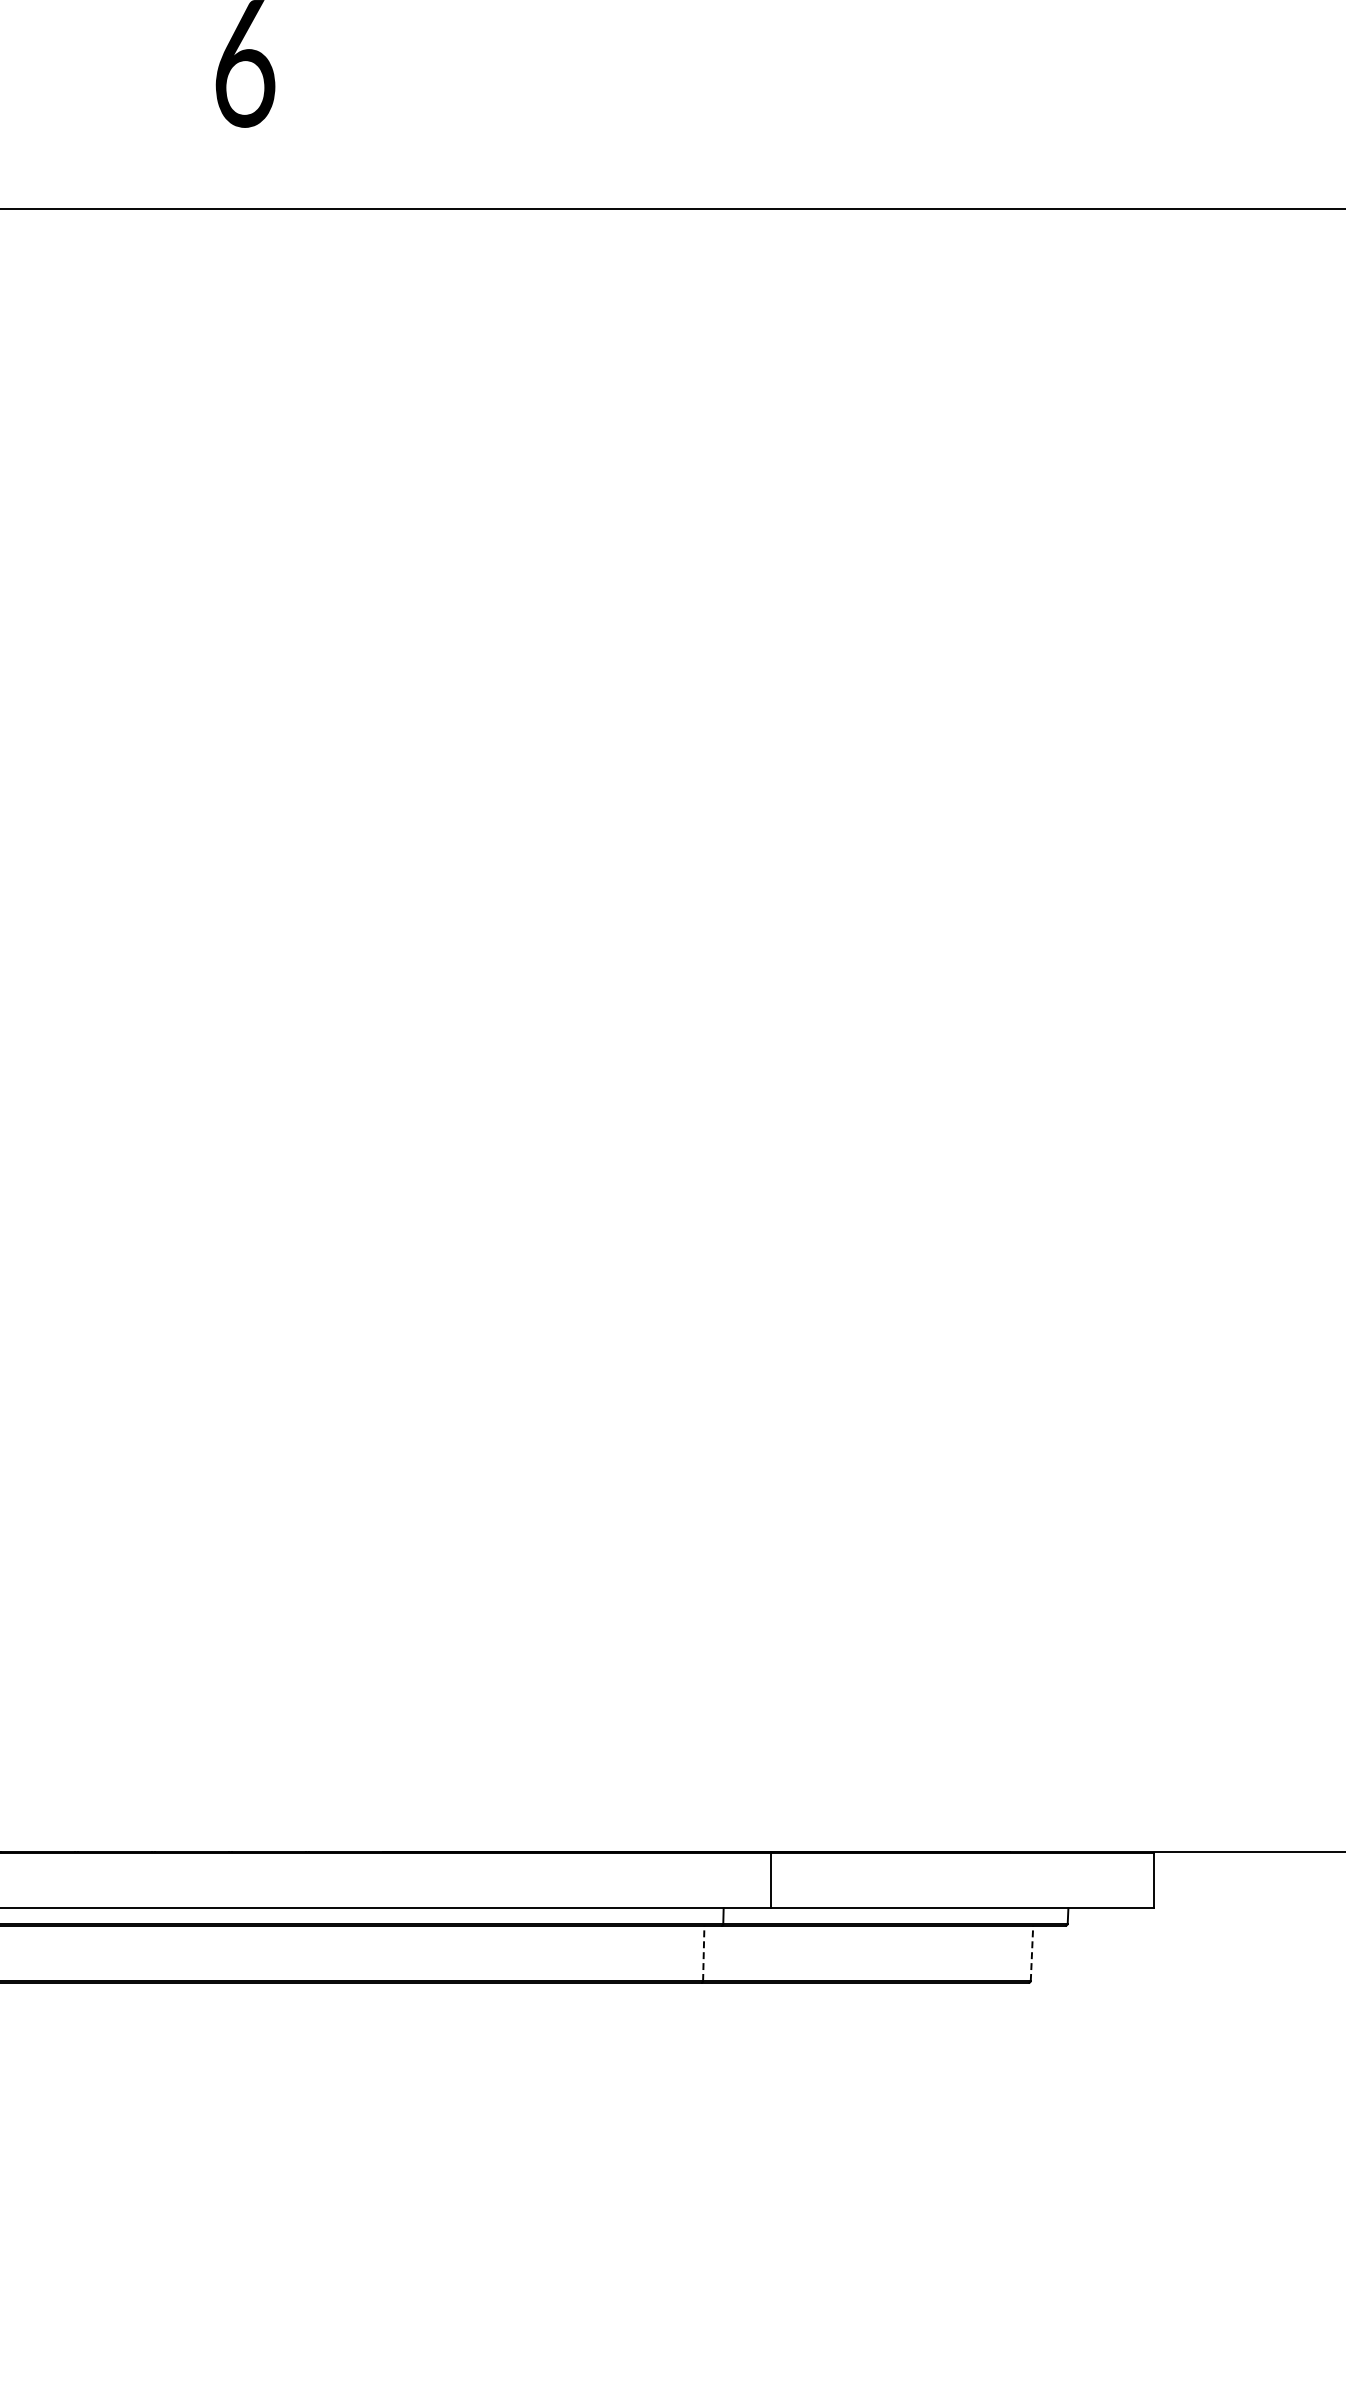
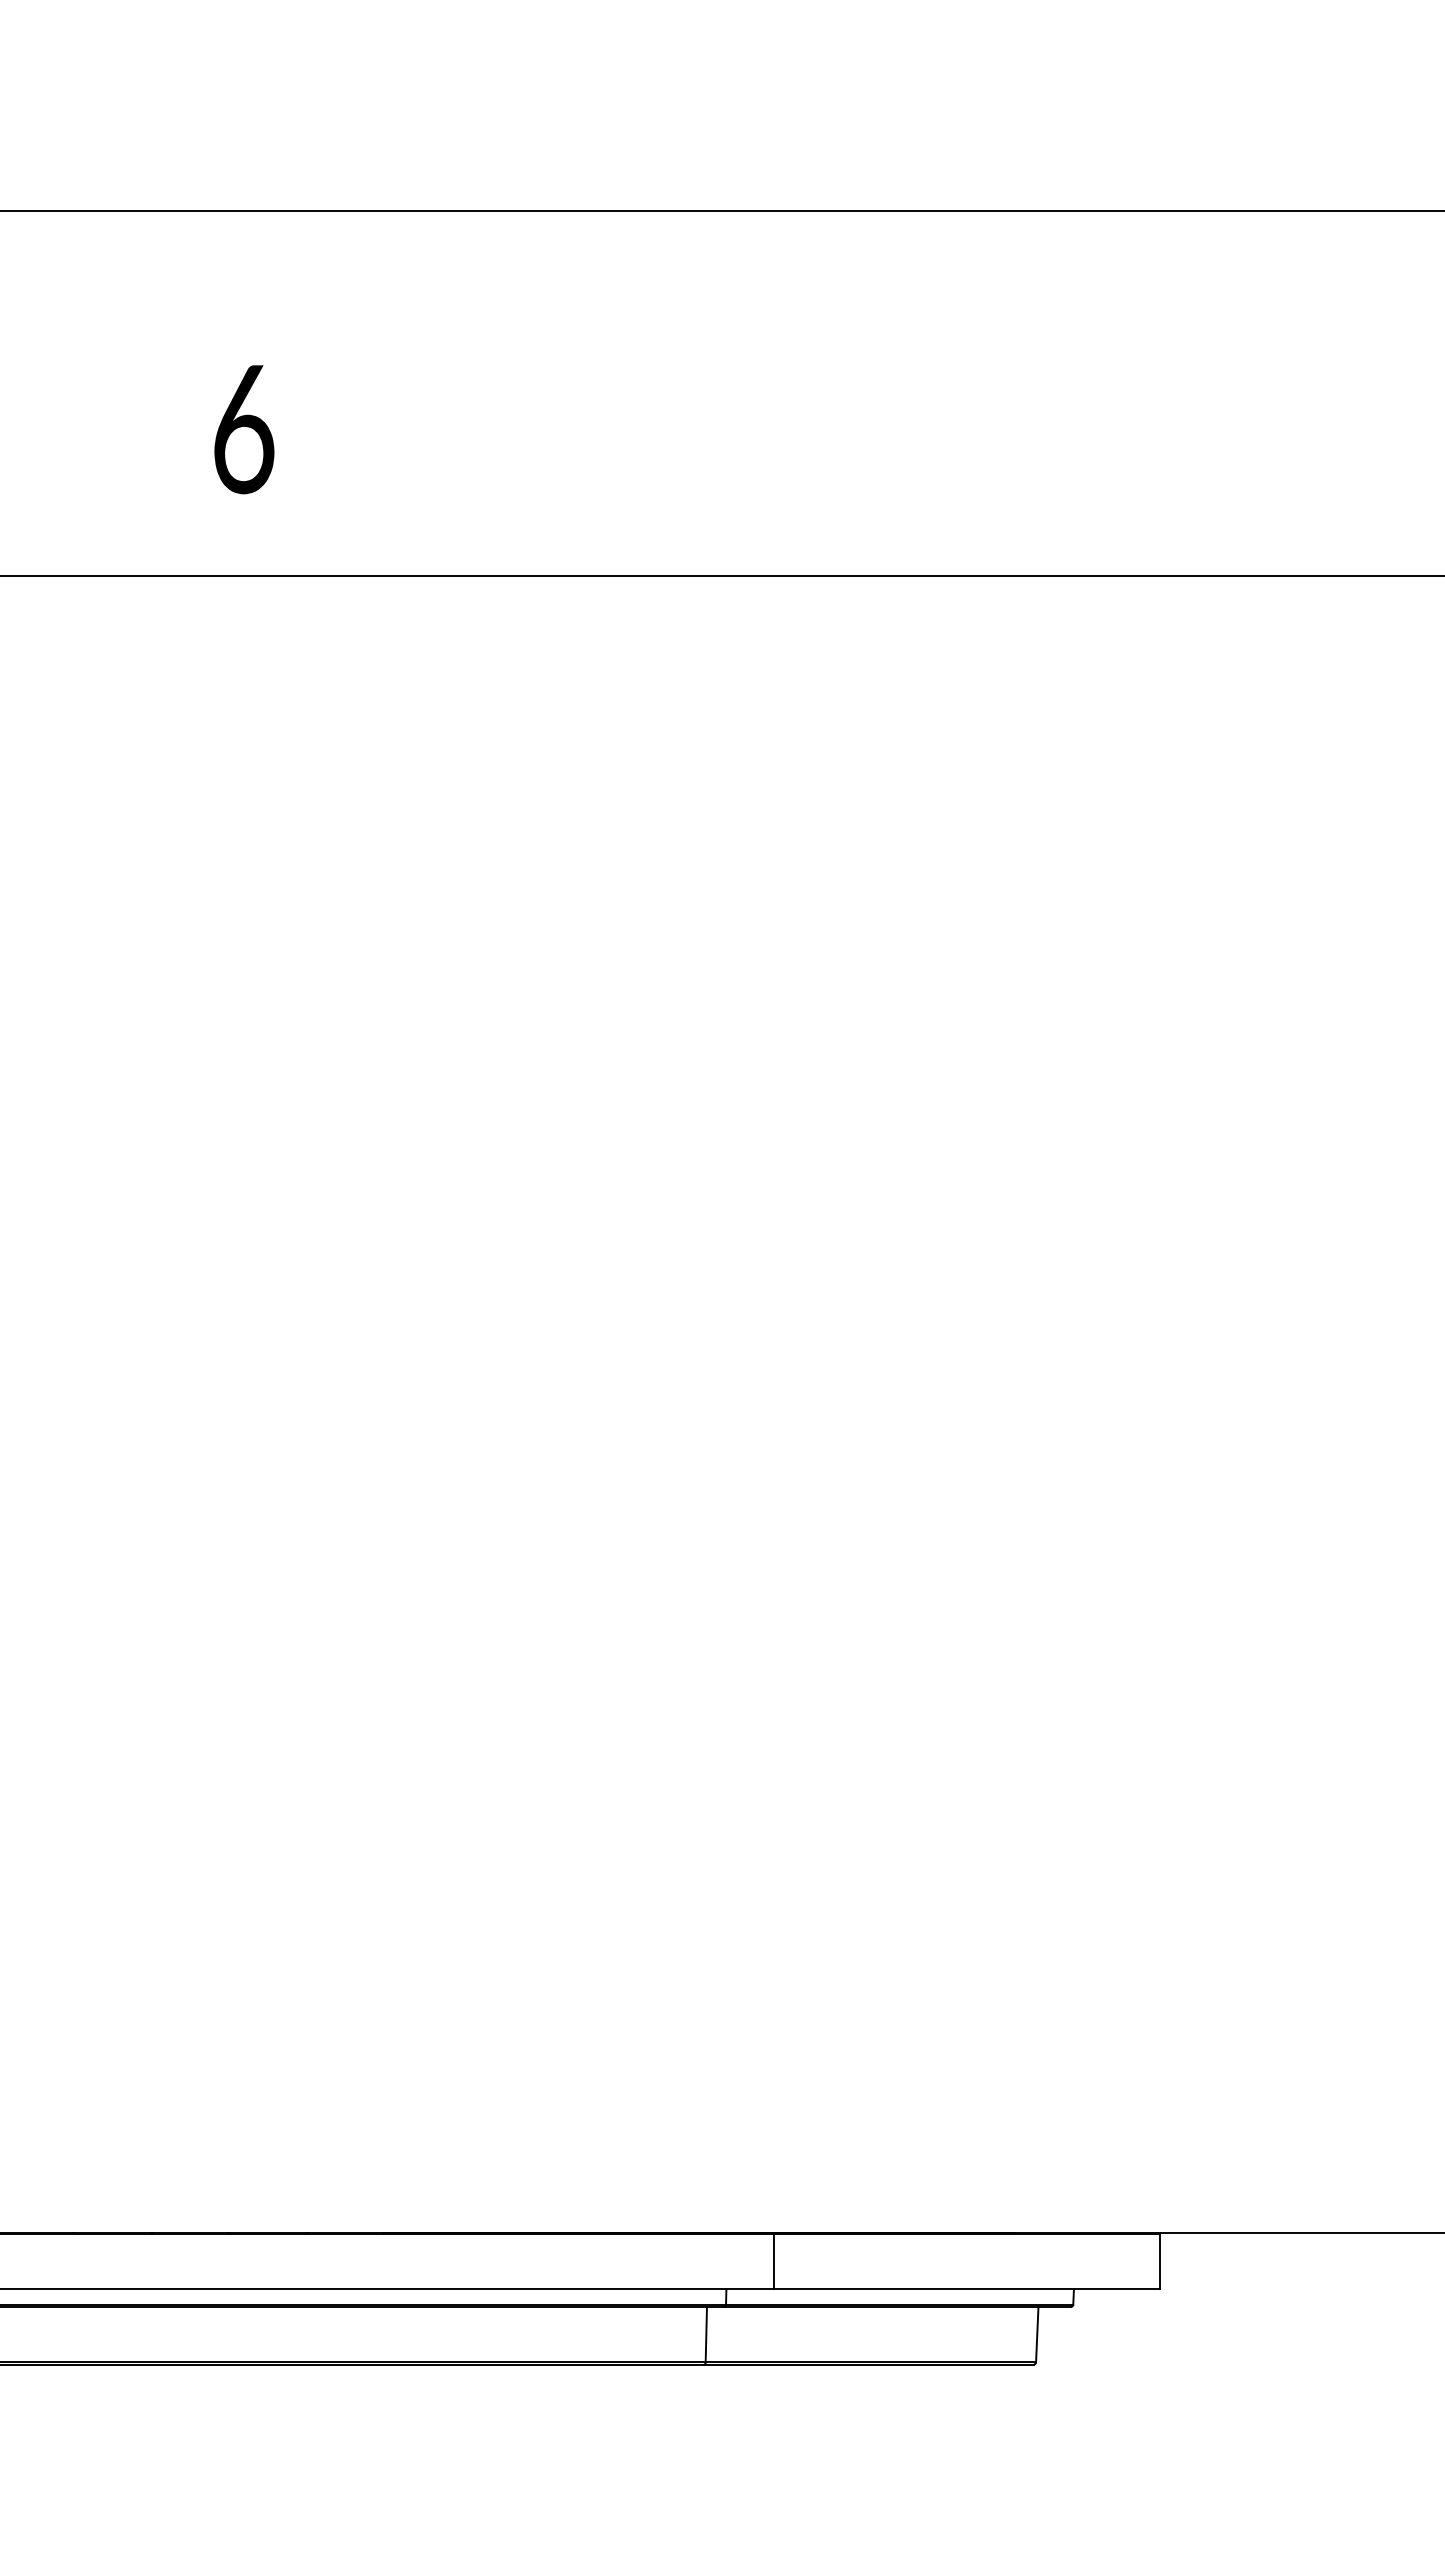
line: (703, 1953) -> (706, 2334), dashed -> solid
line: (1032, 1953) -> (1037, 2334), dashed -> solid

